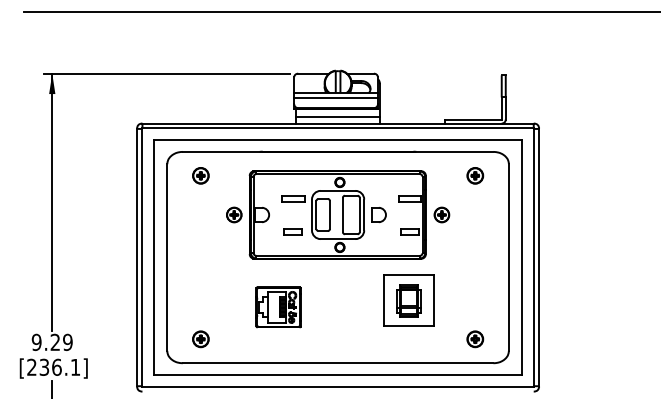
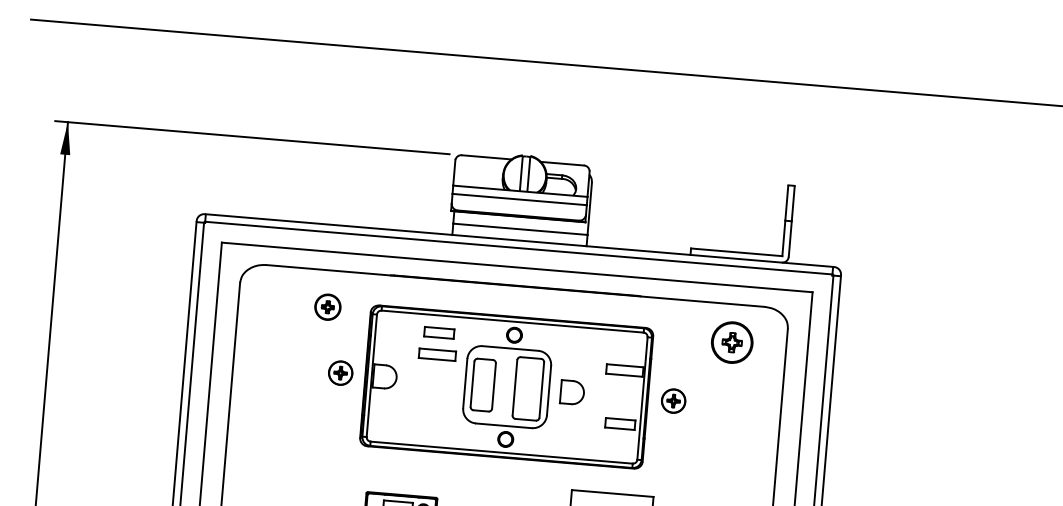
part: (200, 175) -> (327, 306), moved
part: (475, 175) -> (732, 342), size x1.6
part: (292, 231) -> (438, 332), moved

